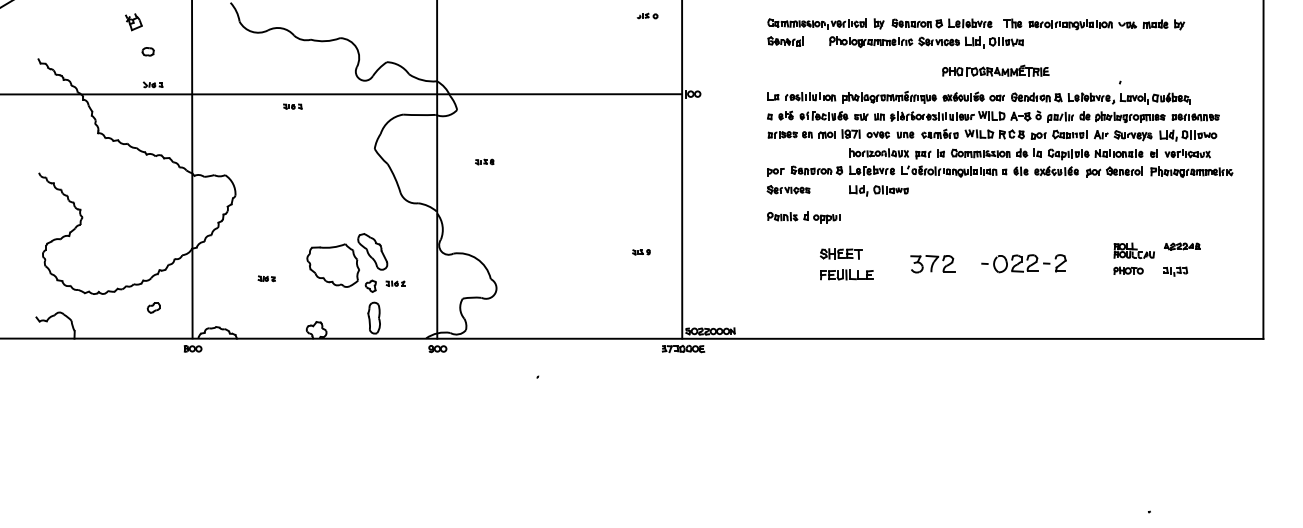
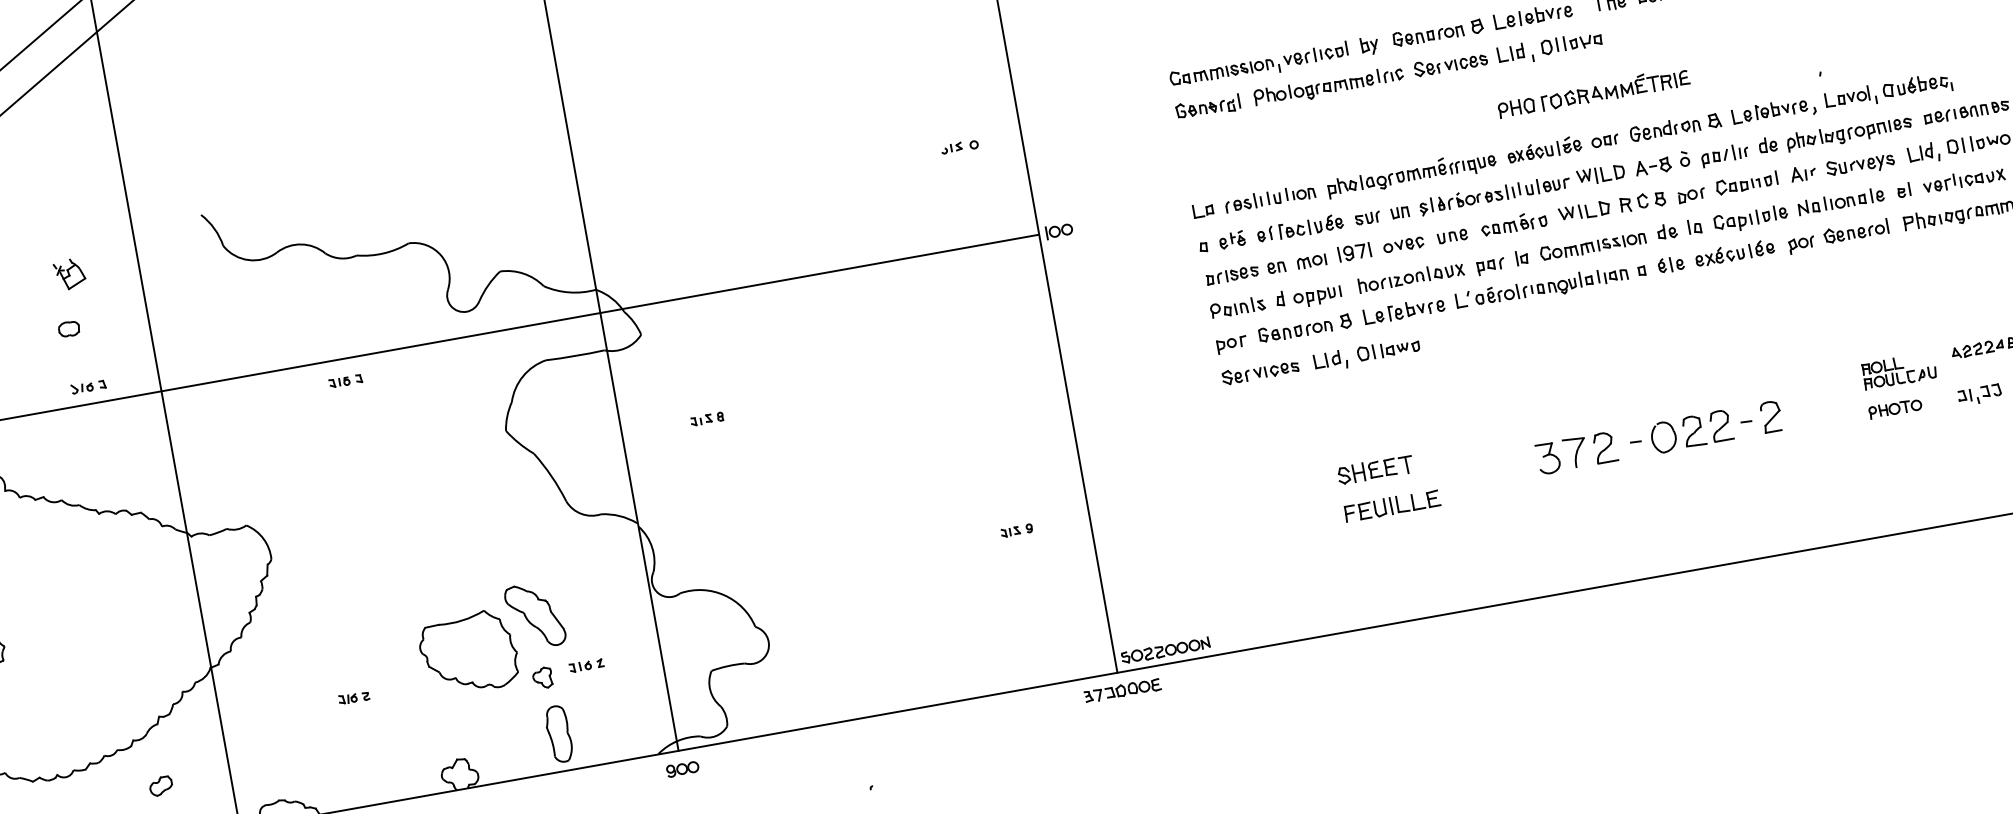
part: (647, 15) -> (959, 145), moved
part: (133, 22) -> (69, 274), moved
part: (926, 42) -> (1428, 69), moved
part: (878, 190) -> (1366, 354), moved
part: (803, 217) -> (1275, 302), moved
part: (932, 264) -> (1576, 453), moved

